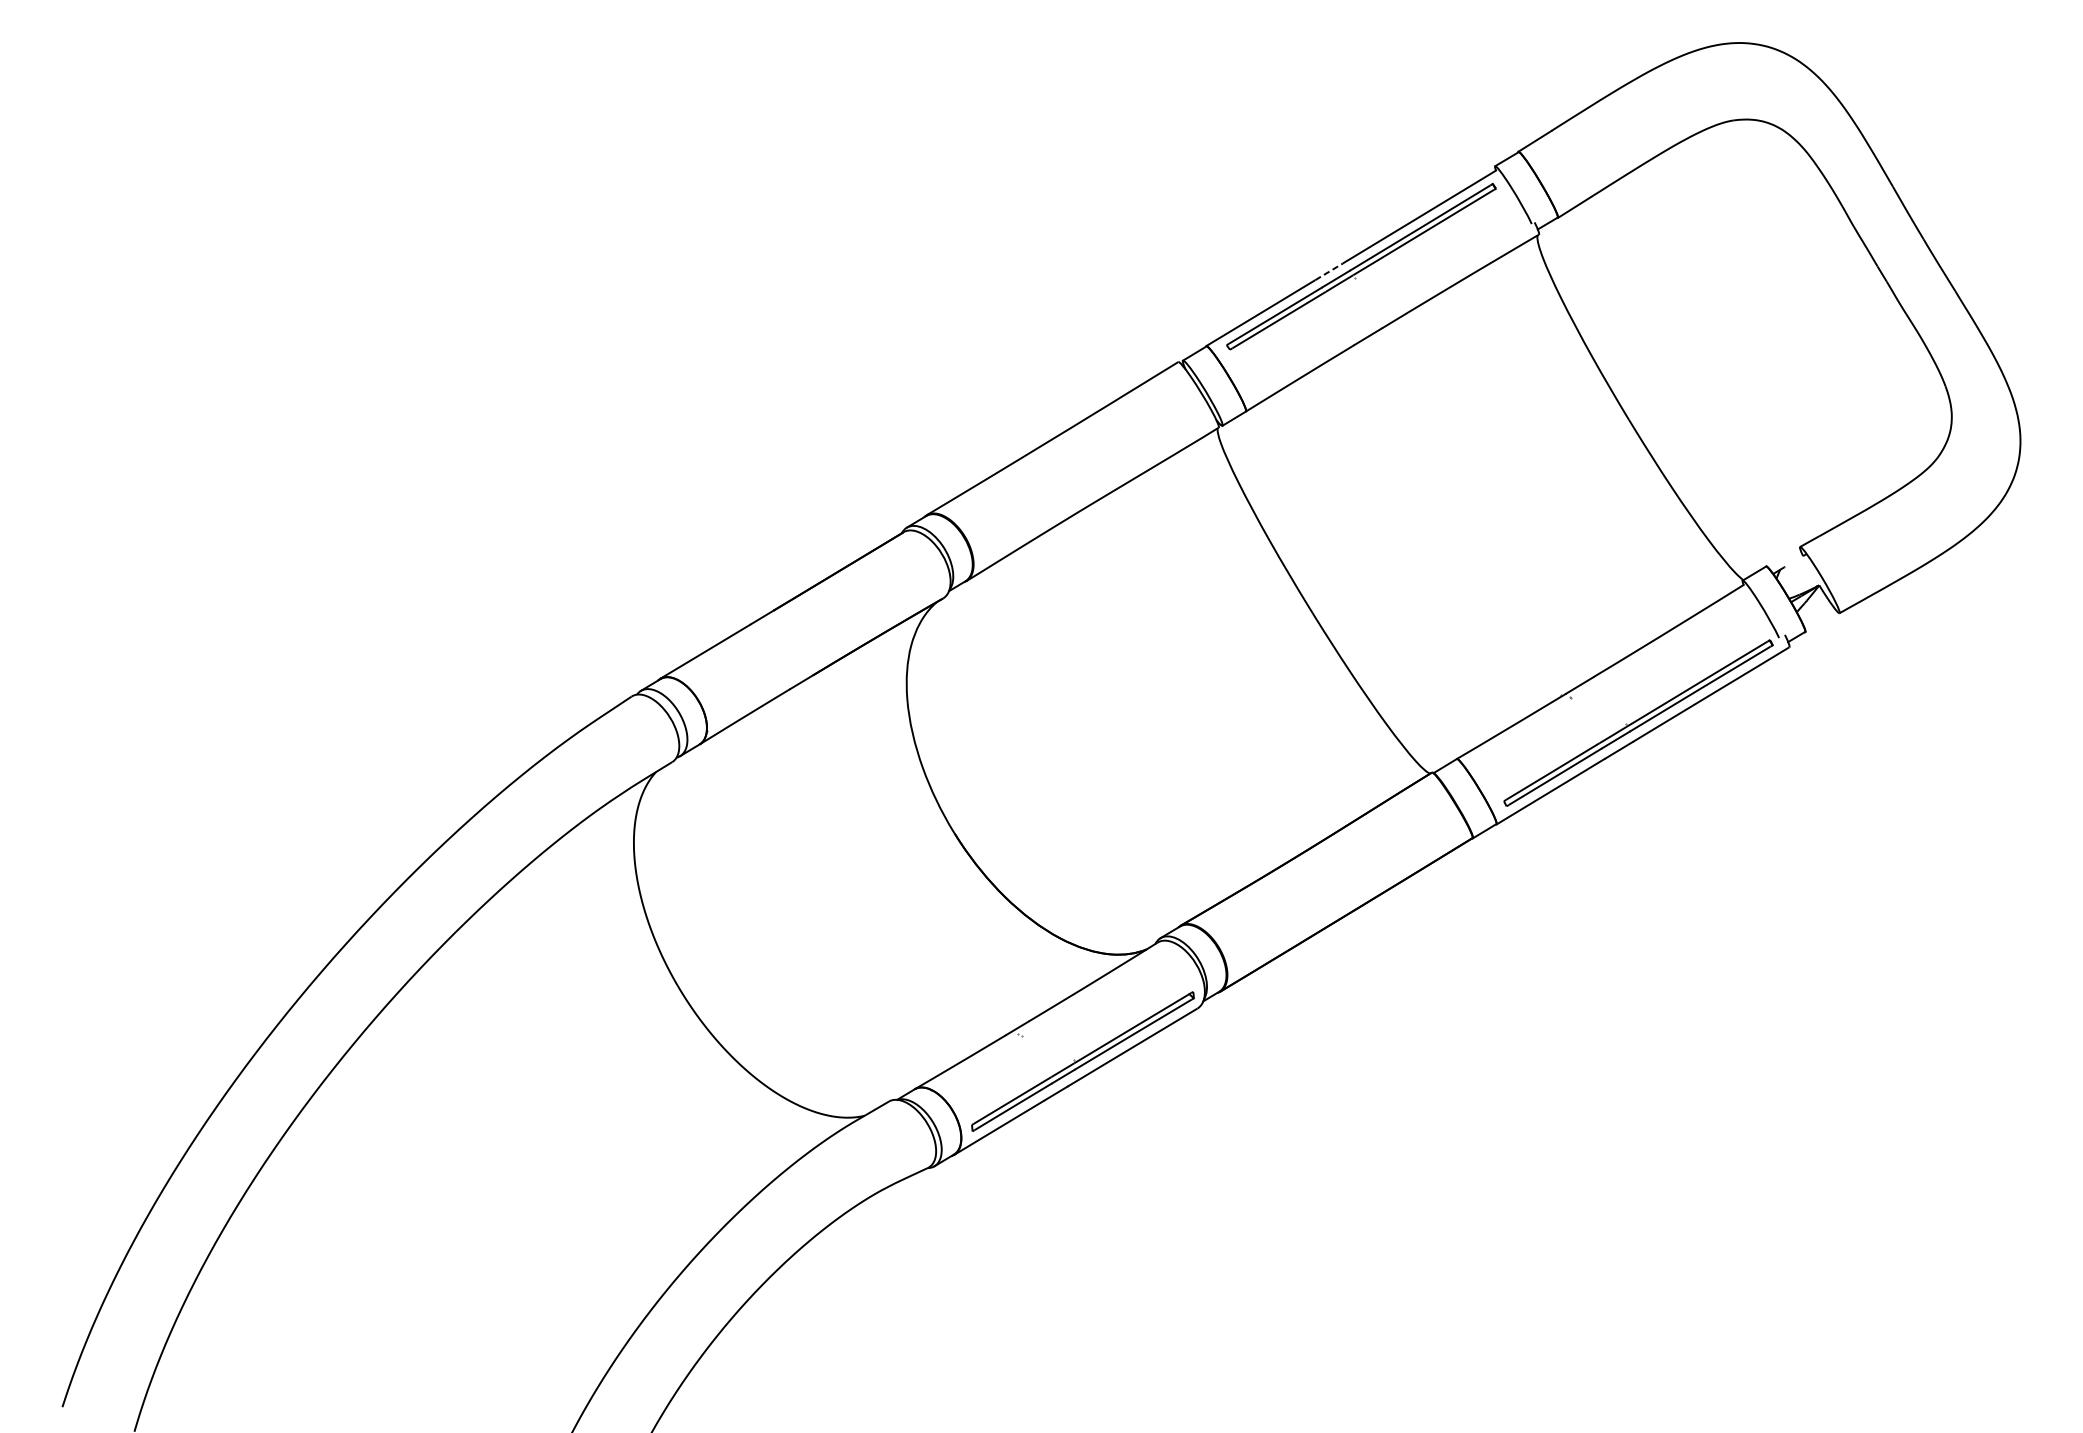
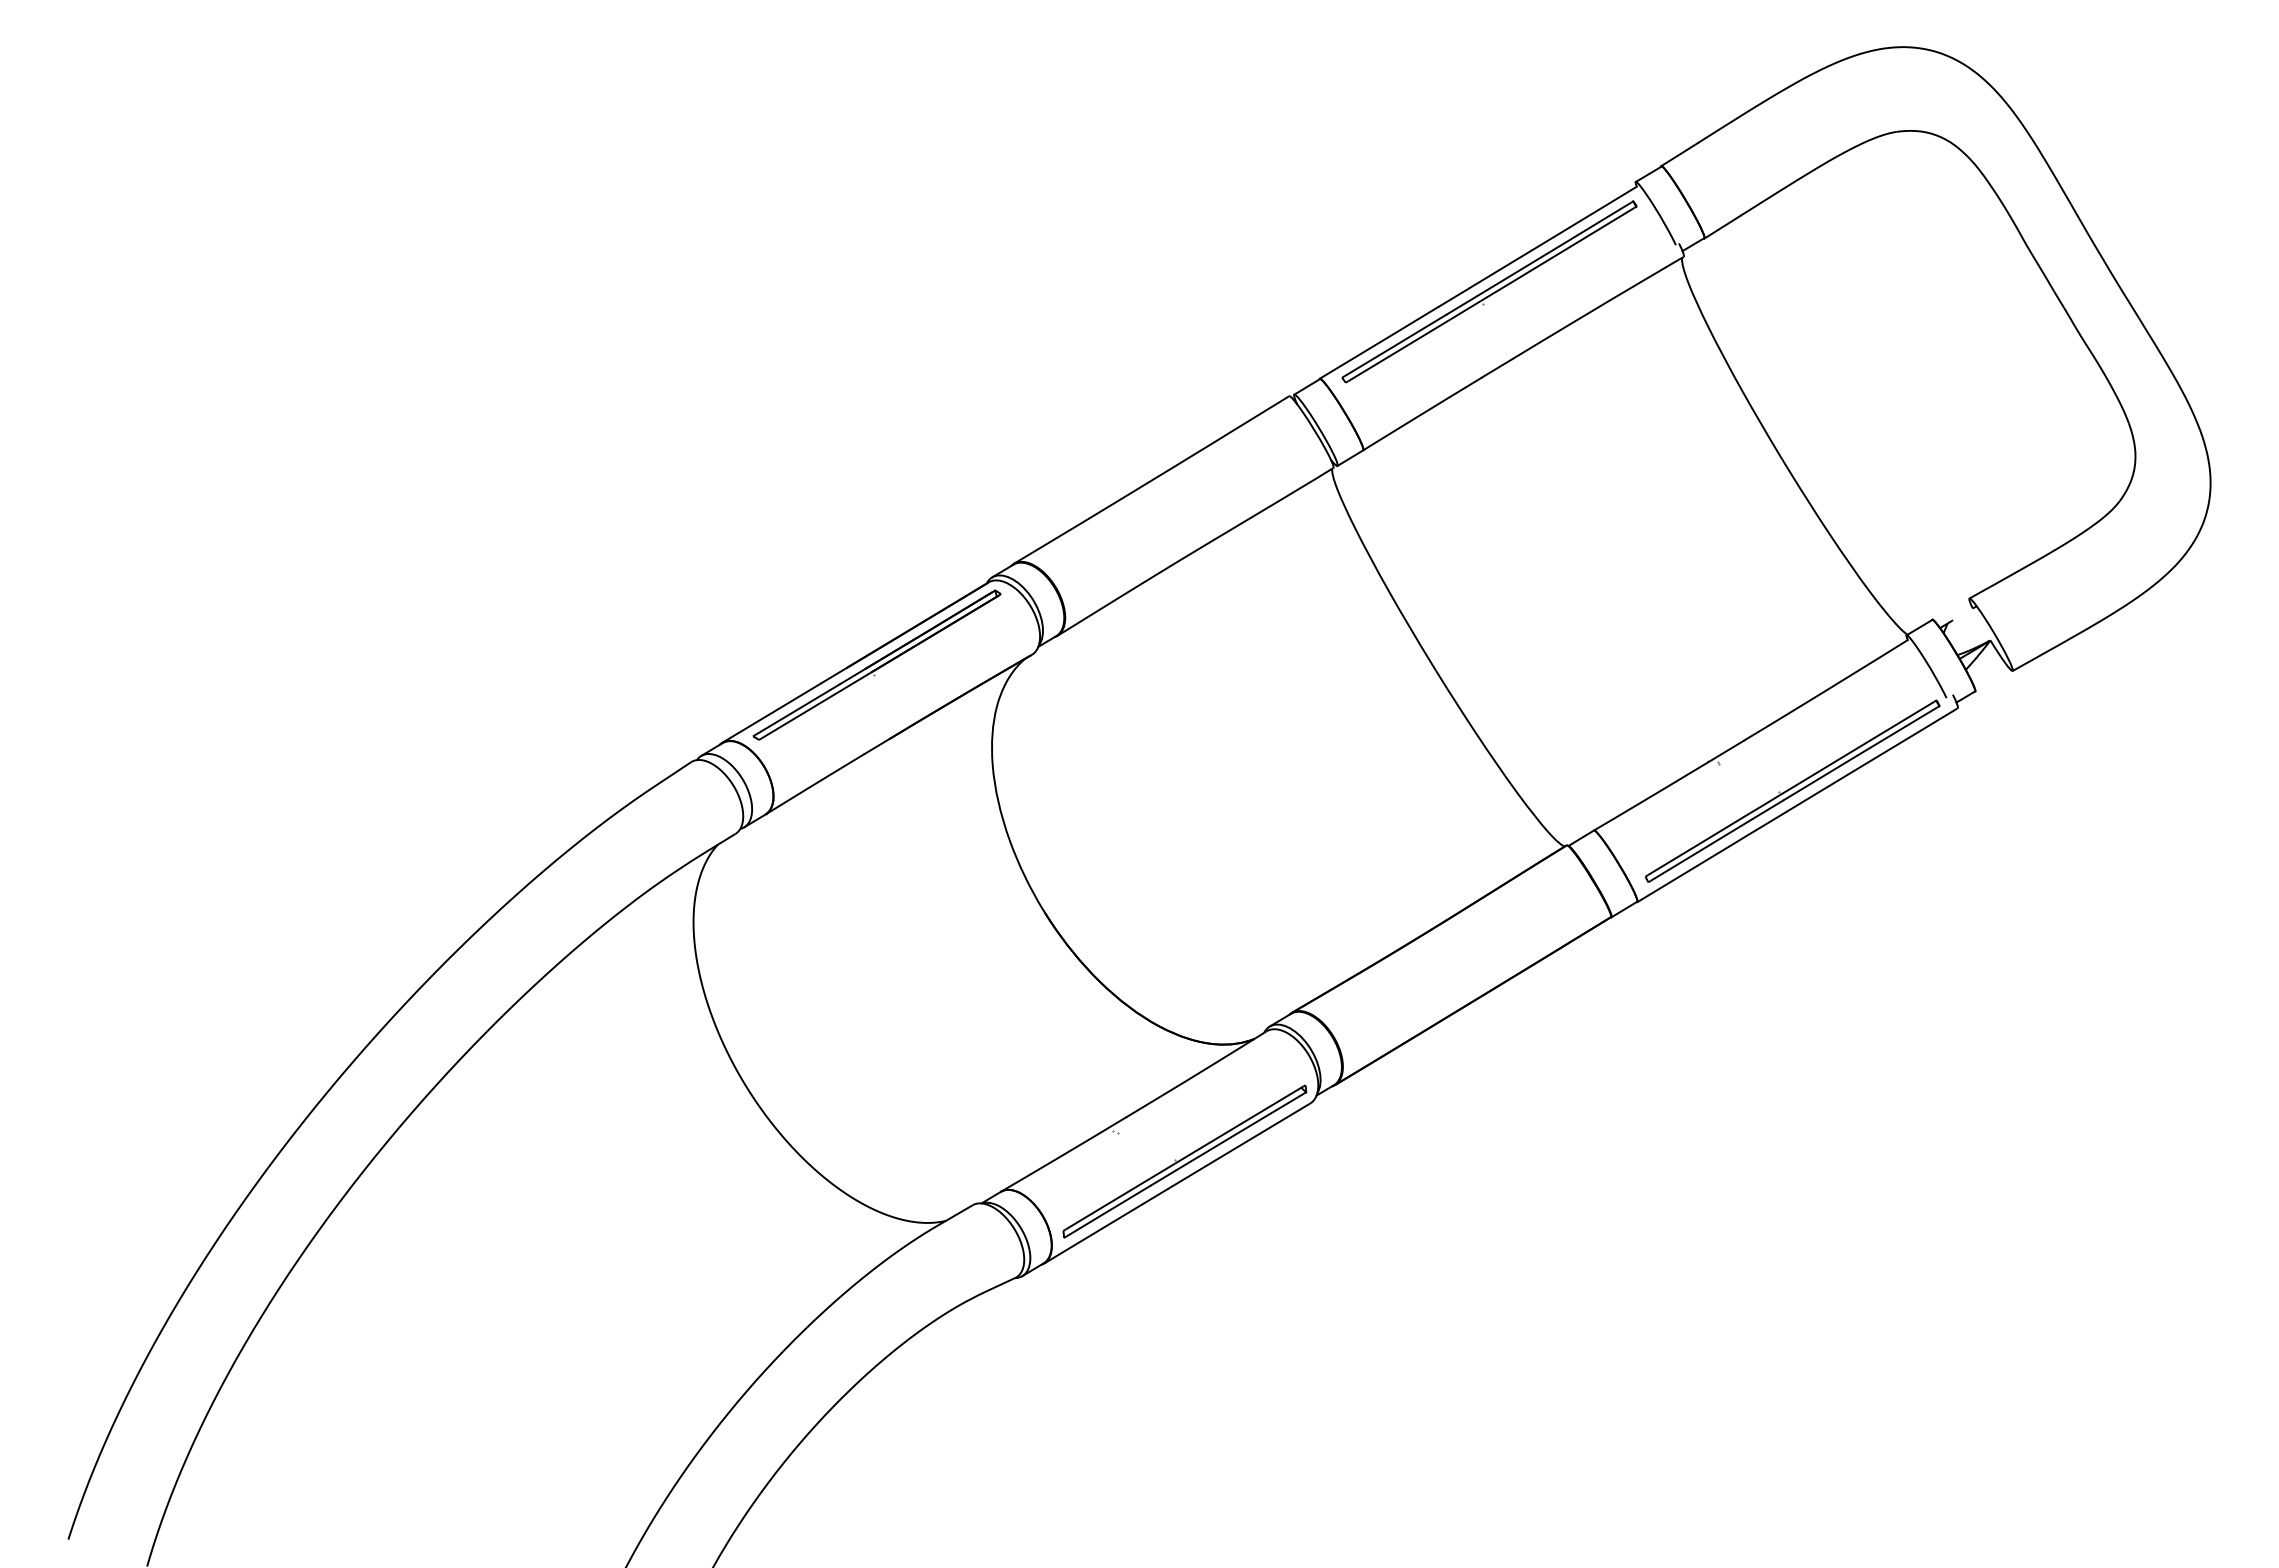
line: (1329, 271) -> (1454, 297), dashed -> solid
part: (801, 607) -> (876, 664), added

